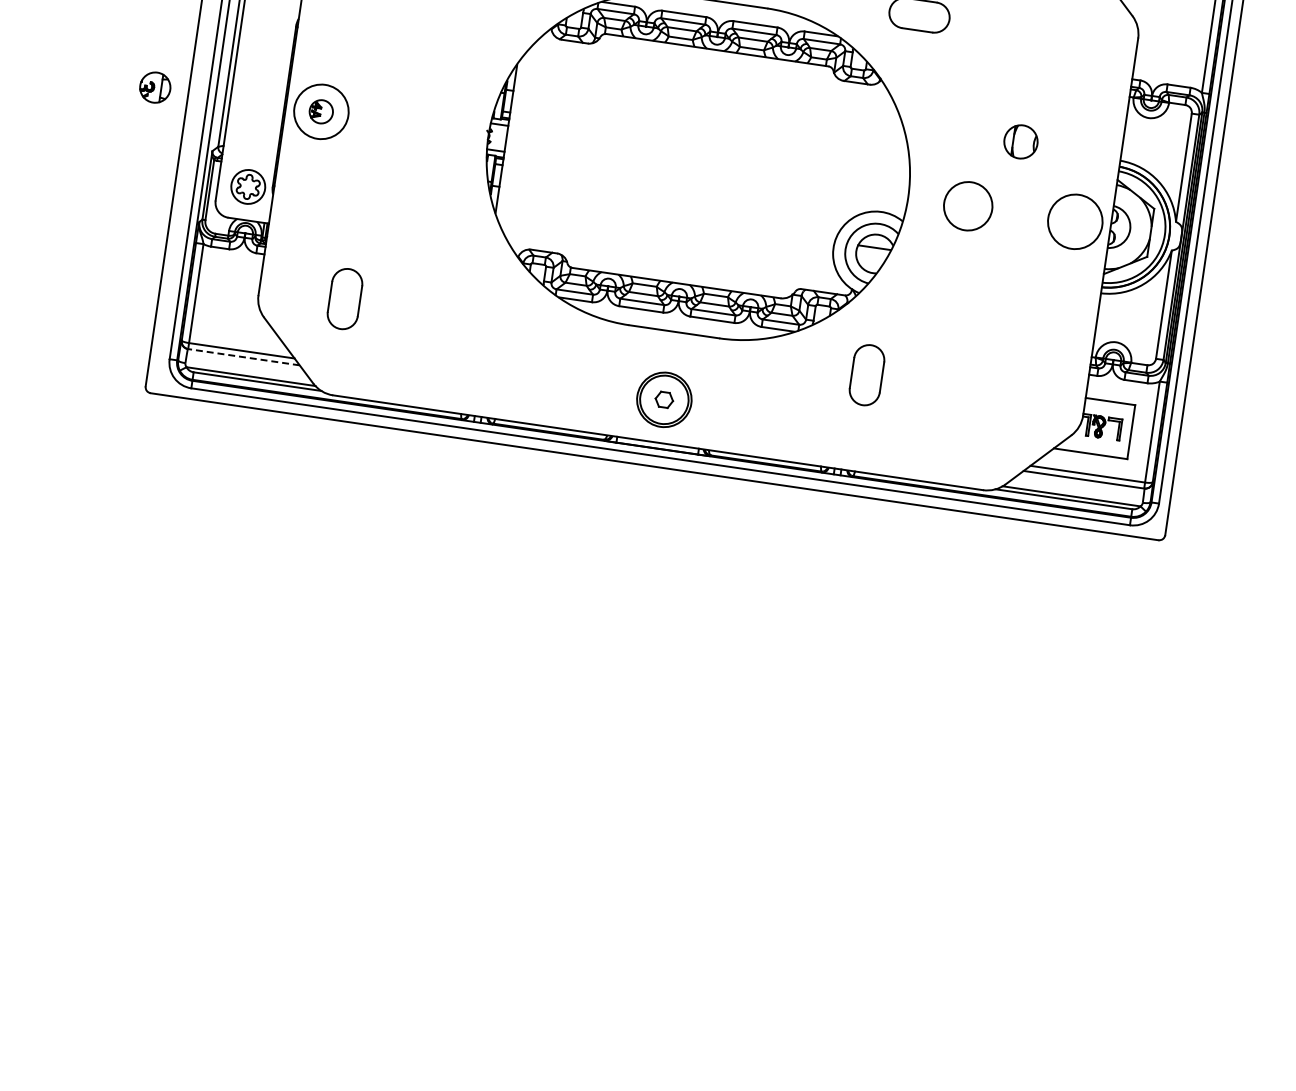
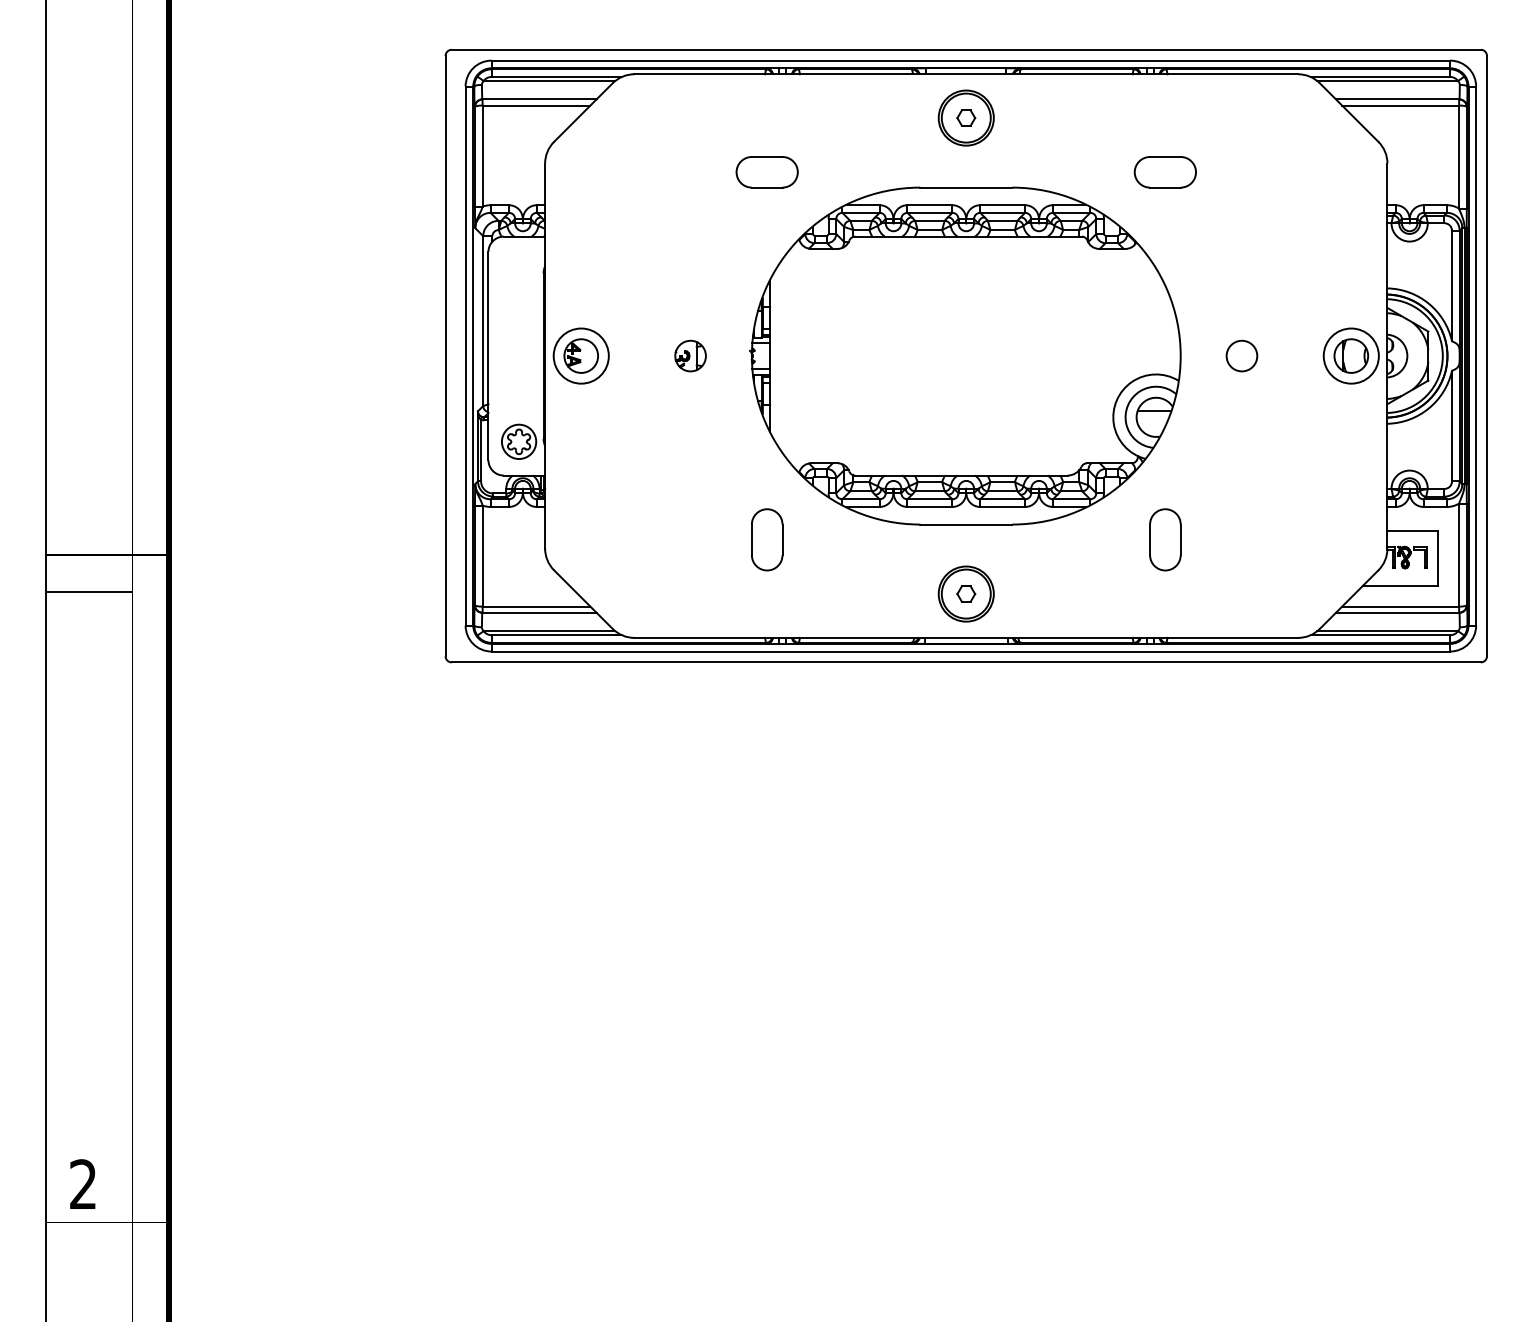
part: (155, 87) -> (690, 355), moved
part: (320, 111) -> (580, 355), size x1.43
part: (1020, 141) -> (1350, 355), moved
circle: (967, 205) -> (1241, 355), size x0.62
part: (345, 298) -> (767, 539), moved
line: (243, 356) -> (539, 612), dashed -> solid

